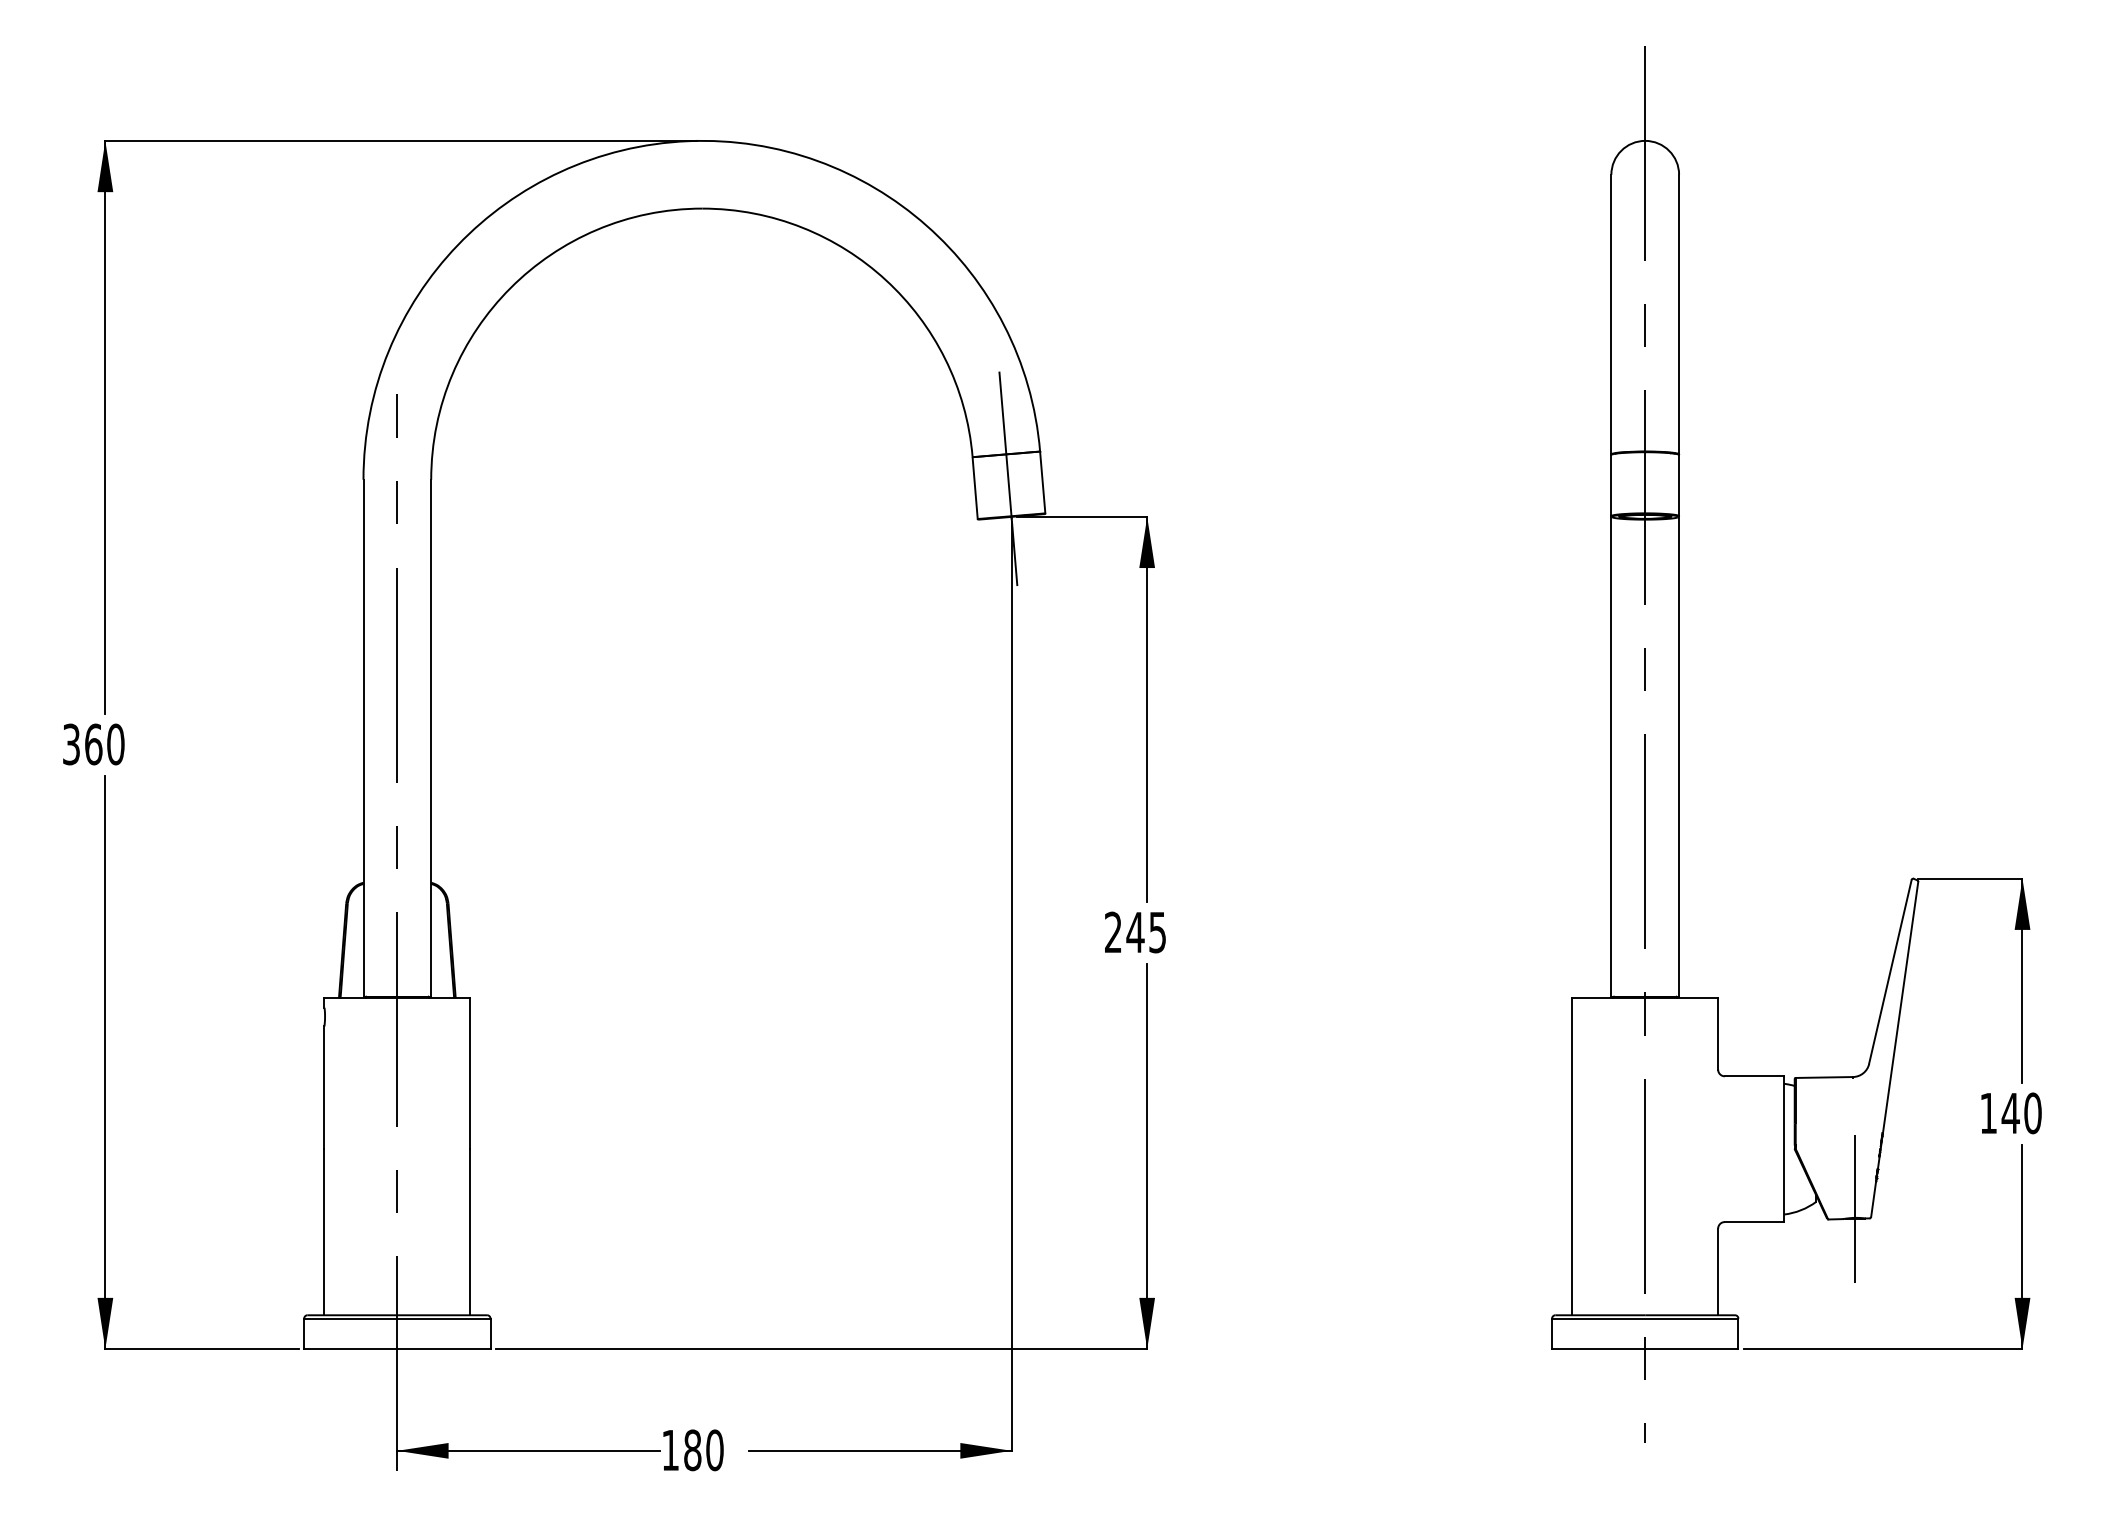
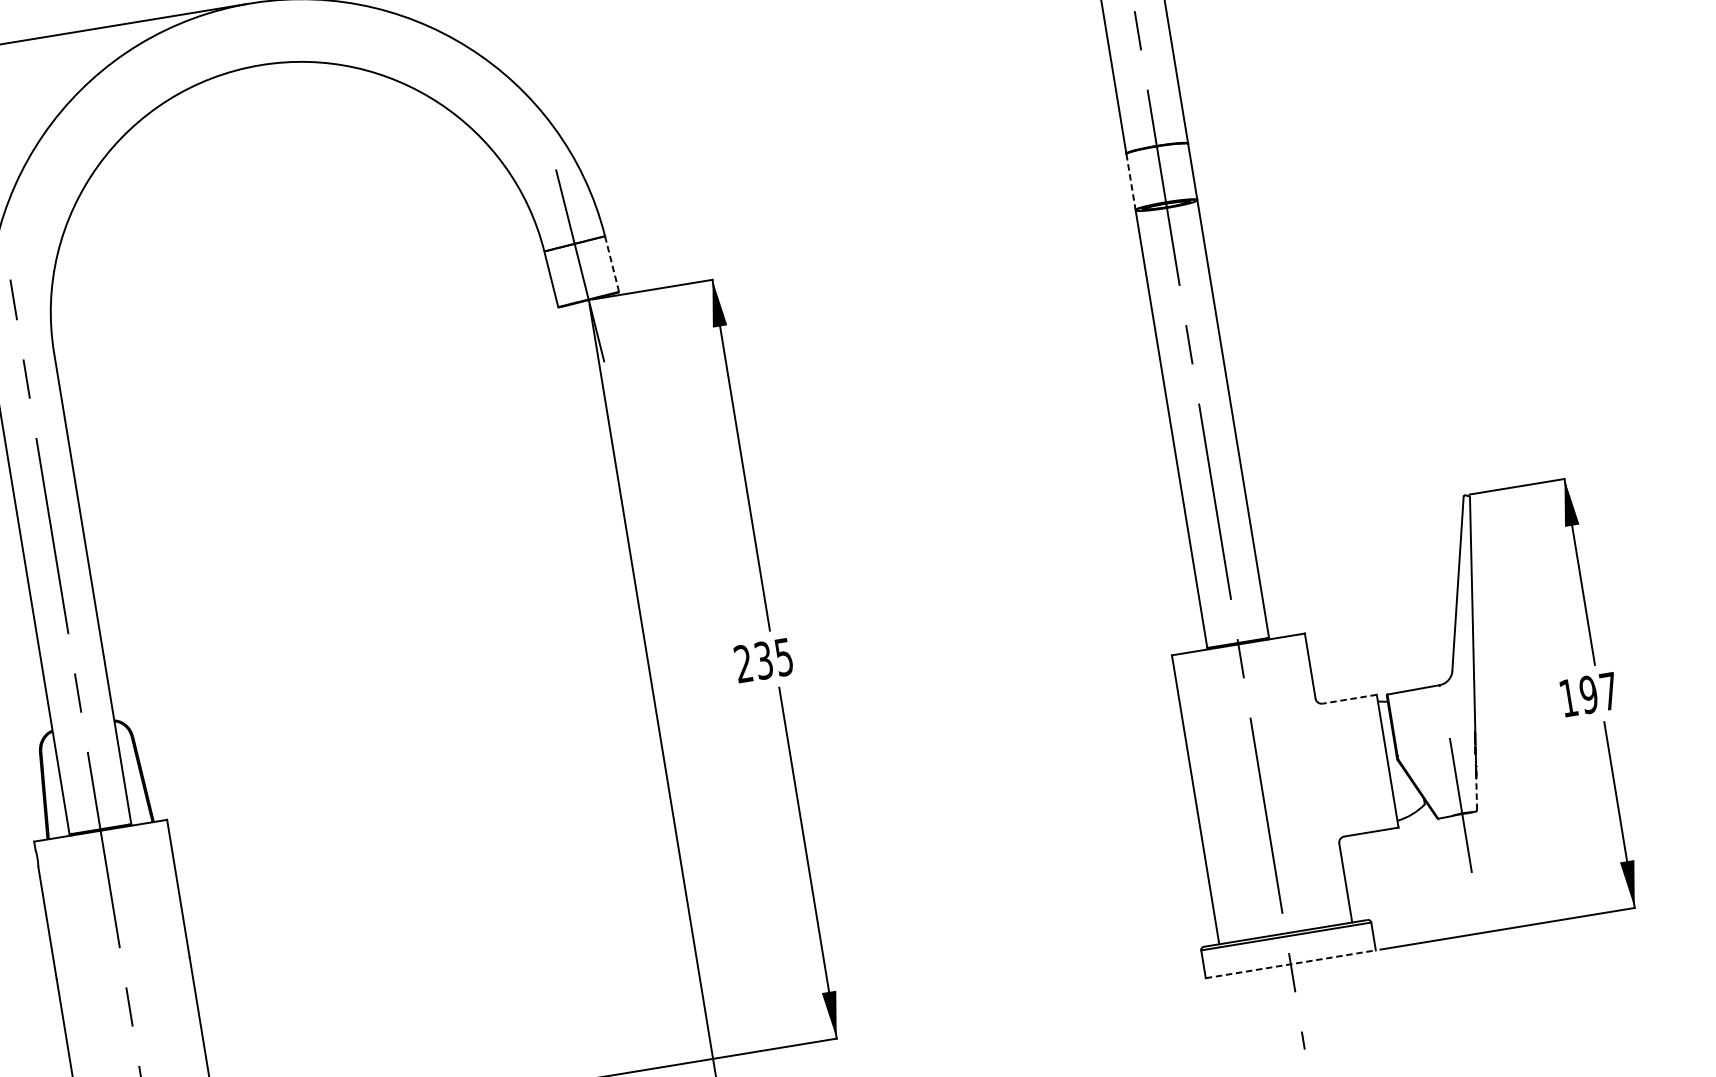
line: (1042, 482) -> (611, 264), solid -> dashed
line: (1611, 485) -> (1131, 181), solid -> dashed
text: (1135, 932) -> (763, 660), 245 -> 235
line: (1754, 1076) -> (1349, 699), solid -> dashed
text: (2021, 1113) -> (1598, 693), 140 -> 197
line: (1873, 1198) -> (1476, 792), solid -> dashed
line: (1645, 1349) -> (1291, 964), solid -> dashed

